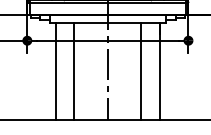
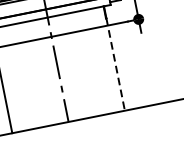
line: (74, 70) -> (21, 76), removed
line: (141, 70) -> (94, 61), removed
line: (159, 76) -> (115, 64), solid -> dashed

